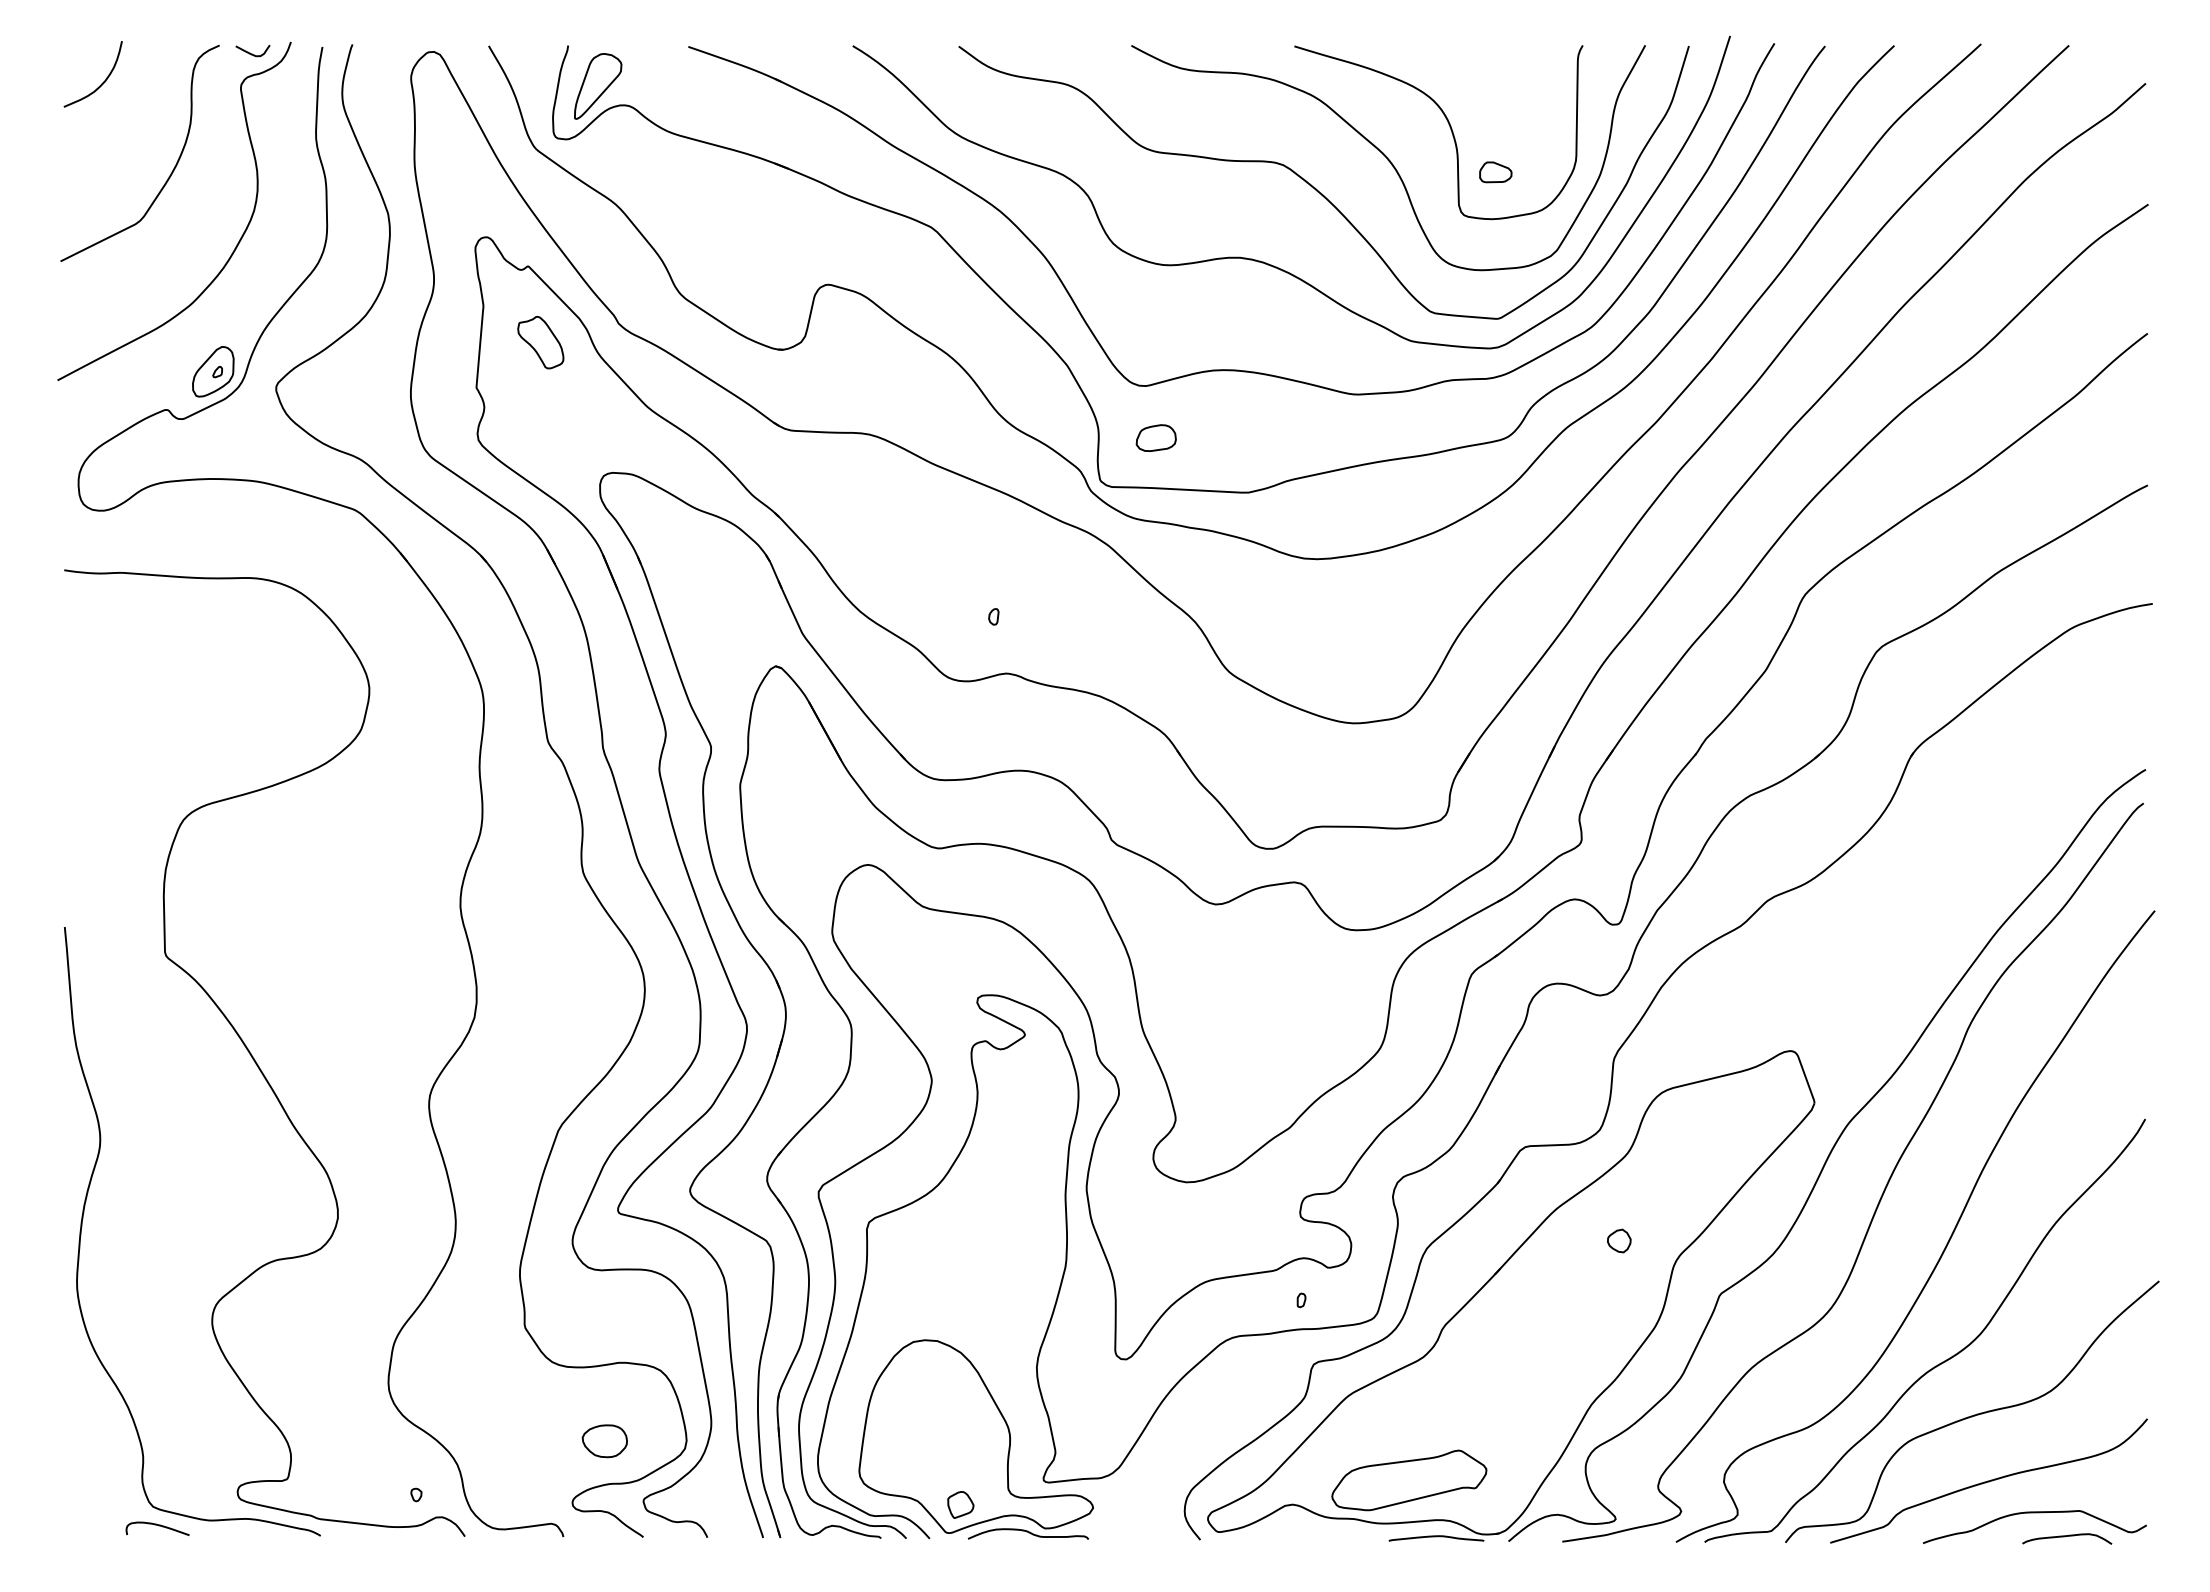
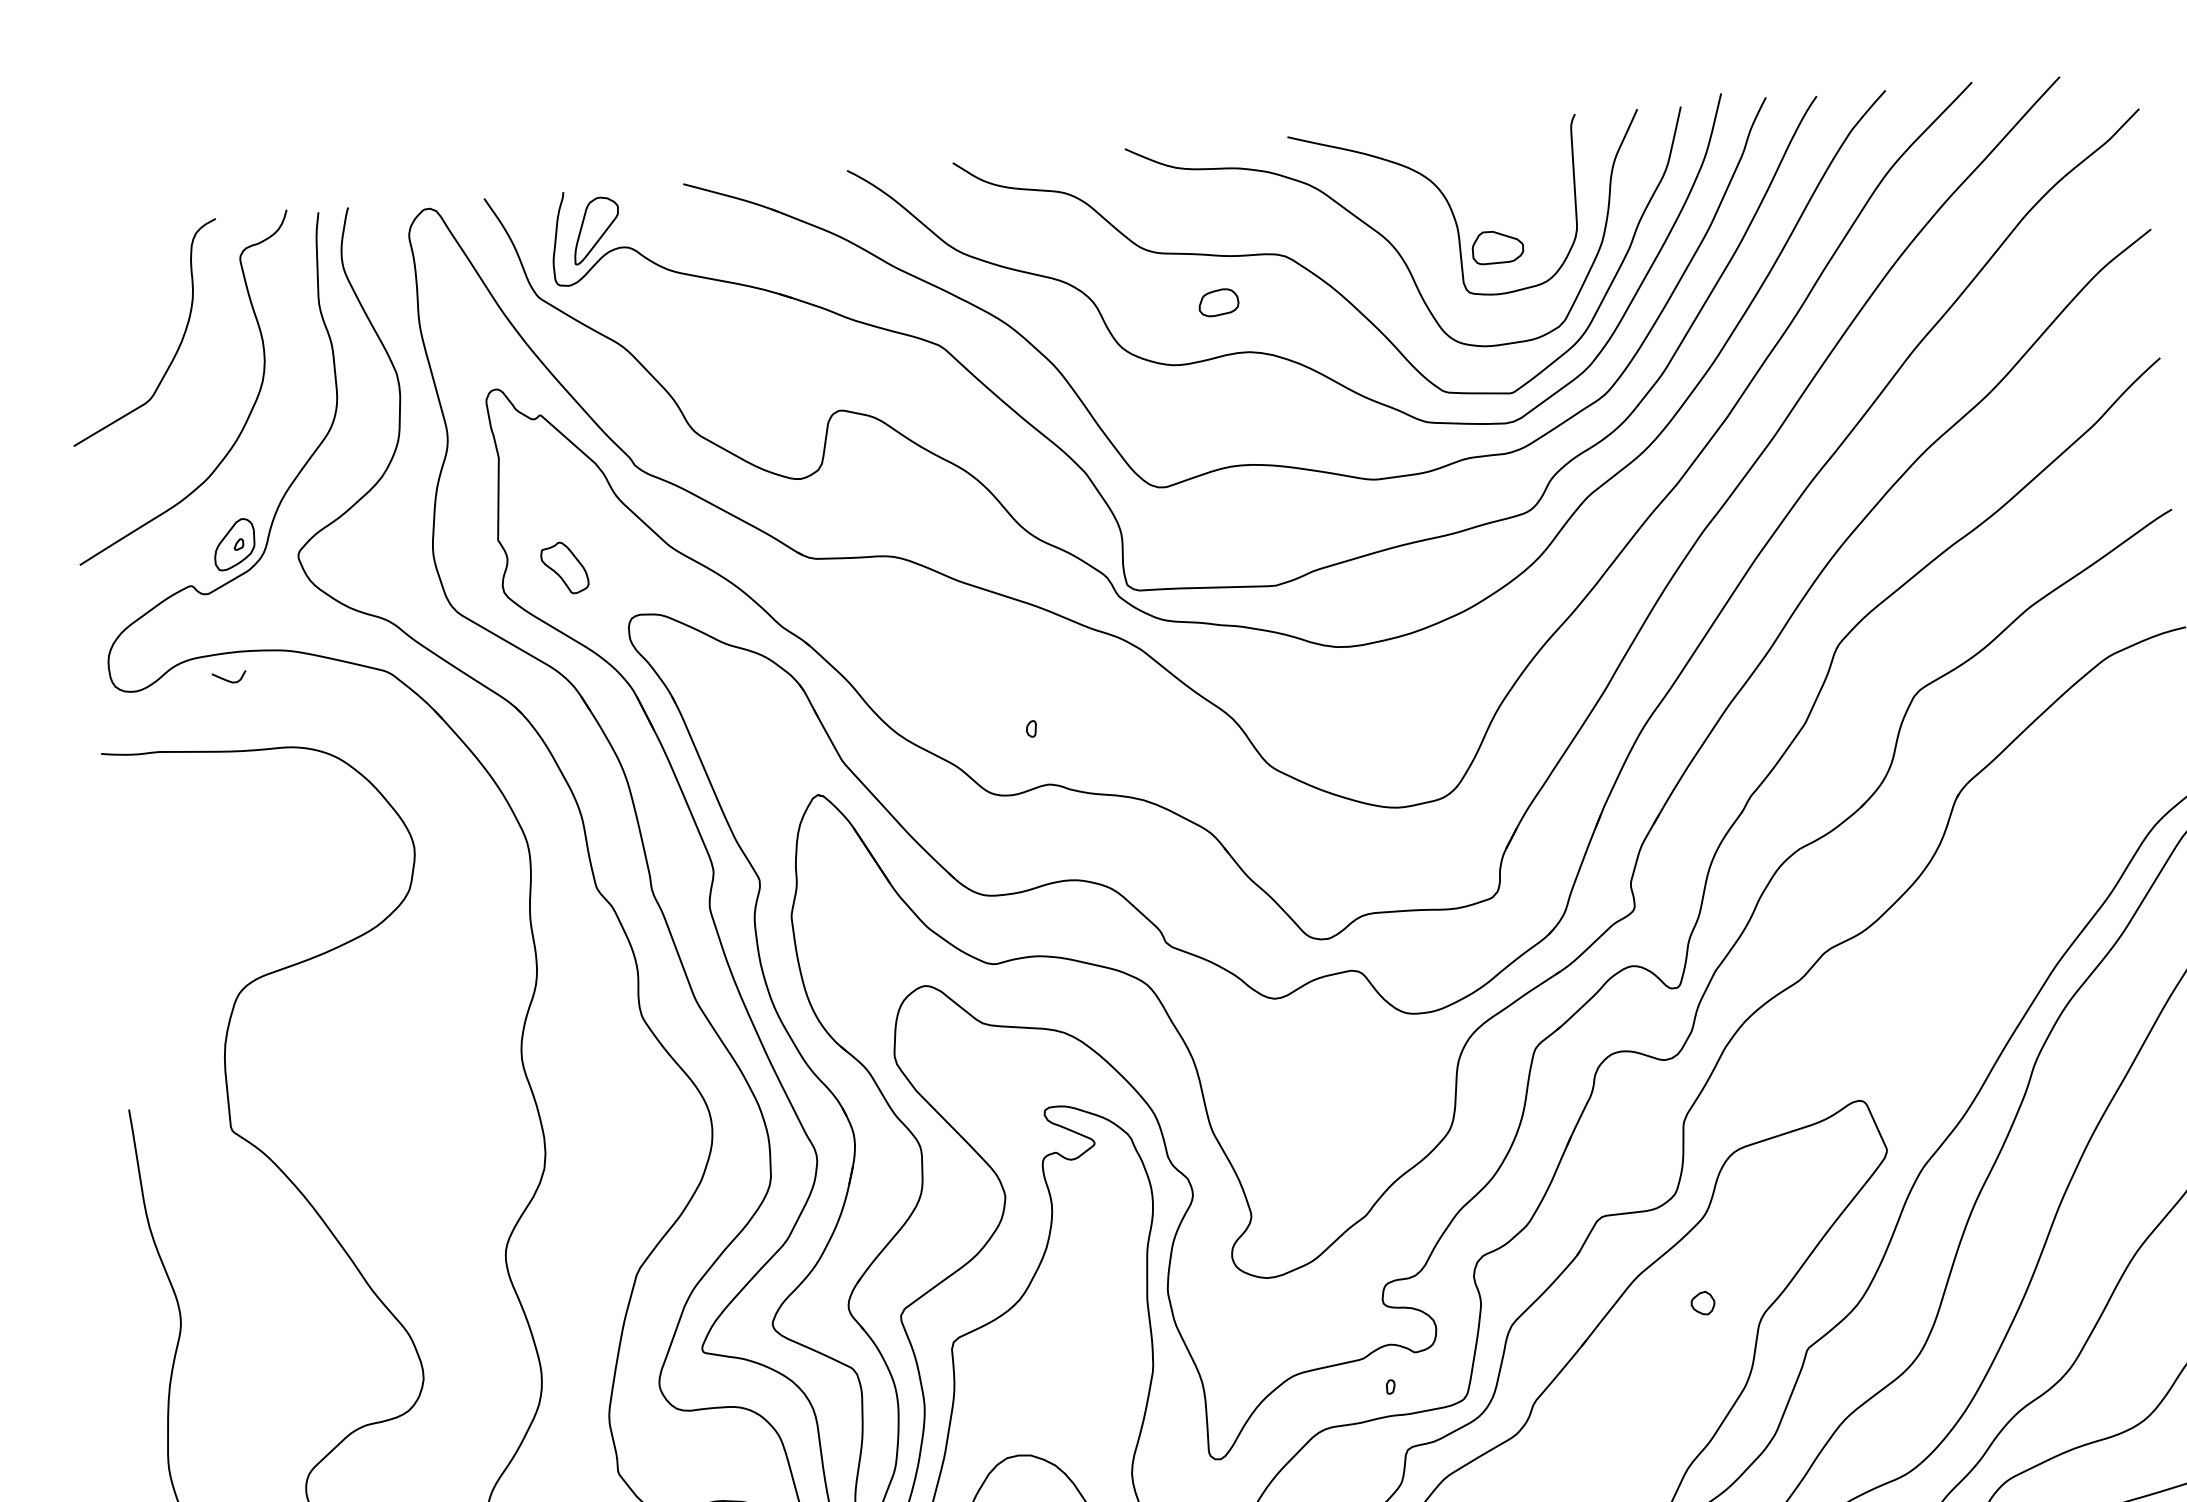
curve: (252, 53) -> (229, 680), moved
curve: (101, 83) -> (100, 265), removed
part: (1495, 172) -> (1497, 247), size x1.6
part: (540, 342) -> (564, 568), moved
part: (1155, 437) -> (1218, 302), moved

